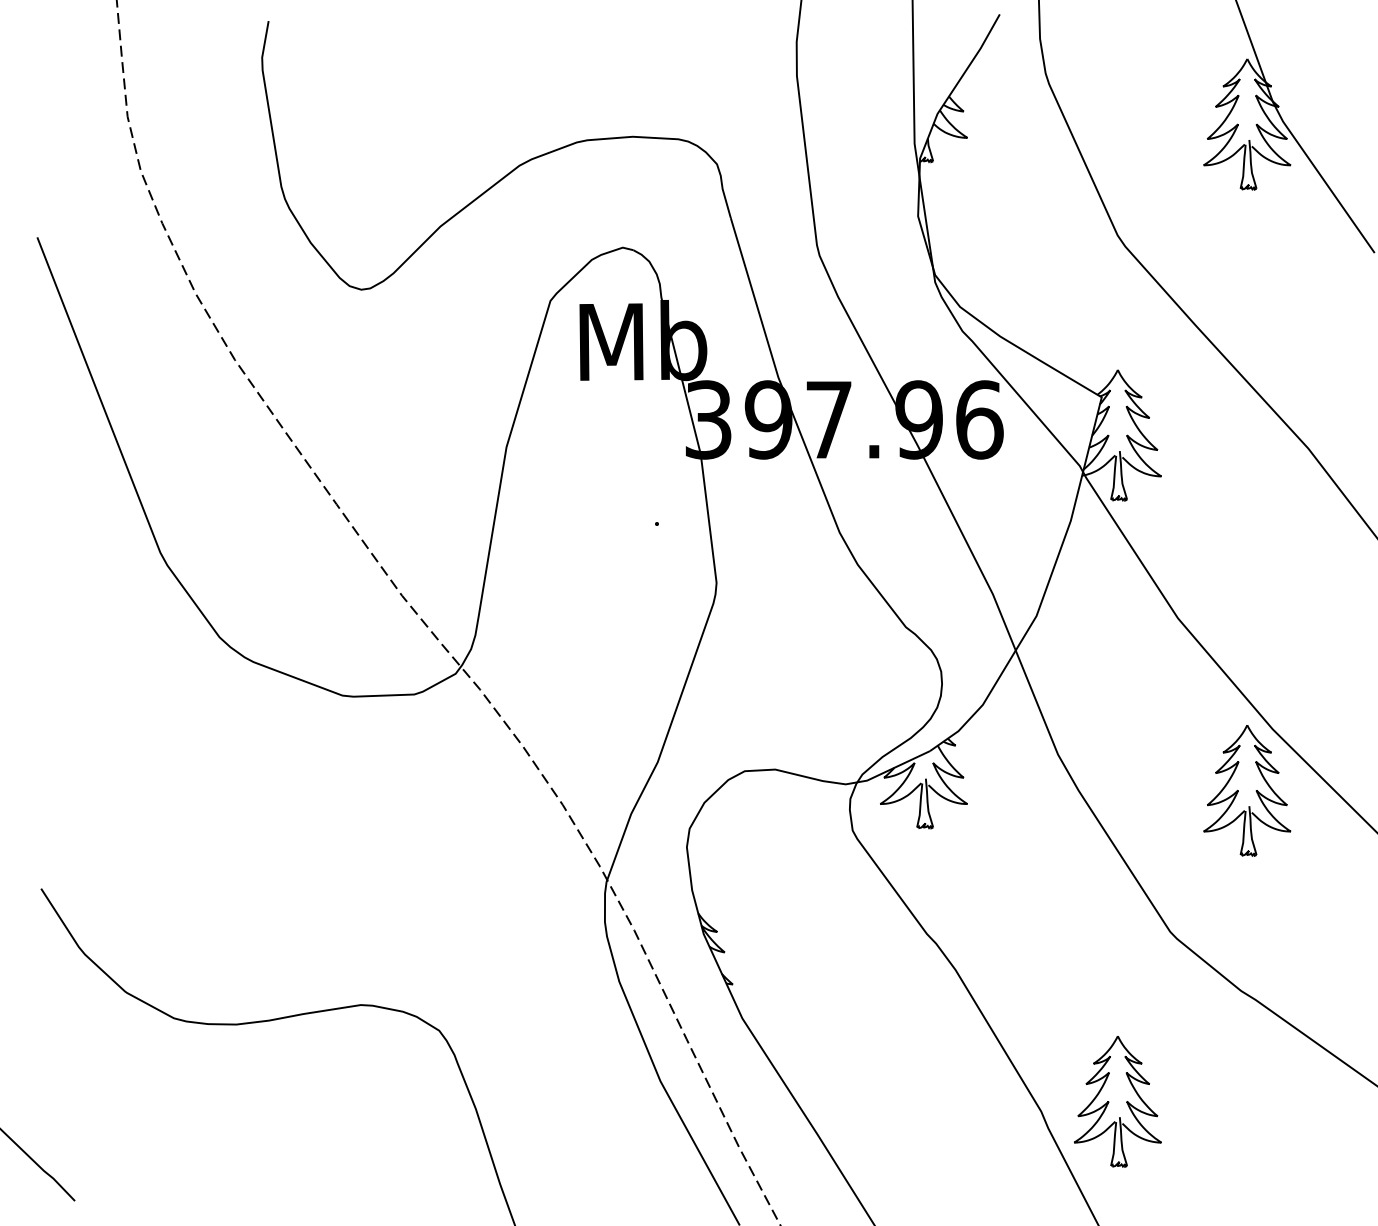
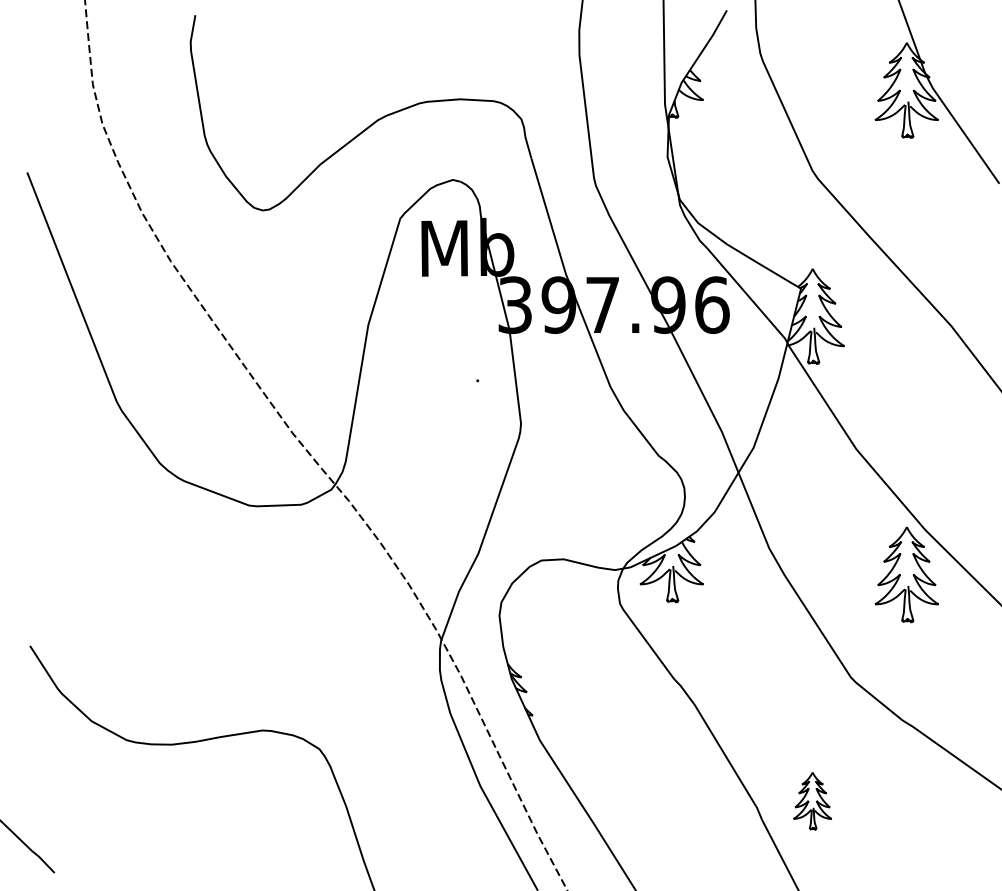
part: (1117, 1102) -> (812, 801), size x0.6

